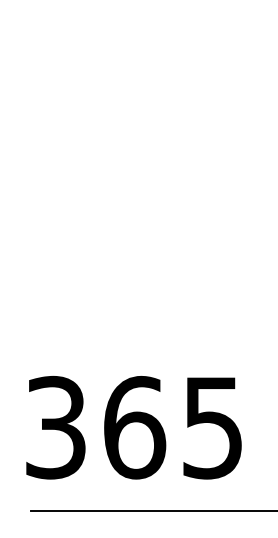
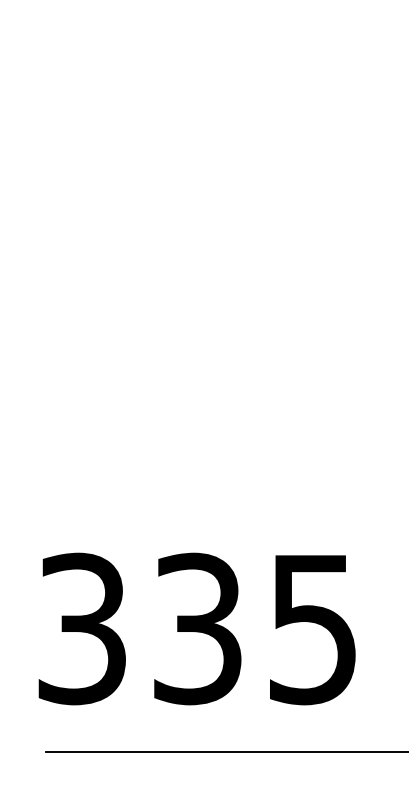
text: (135, 427) -> (199, 628), 365 -> 335

